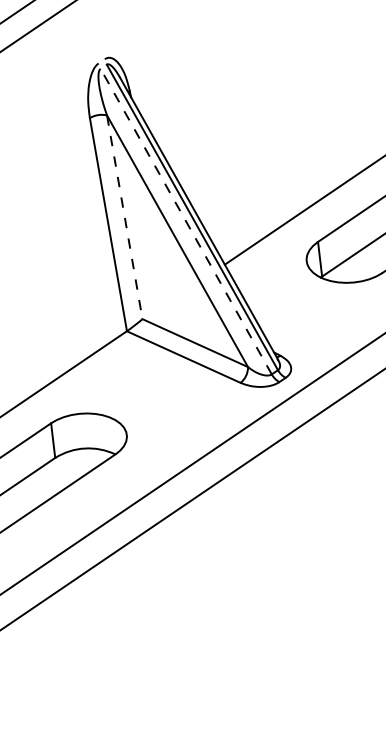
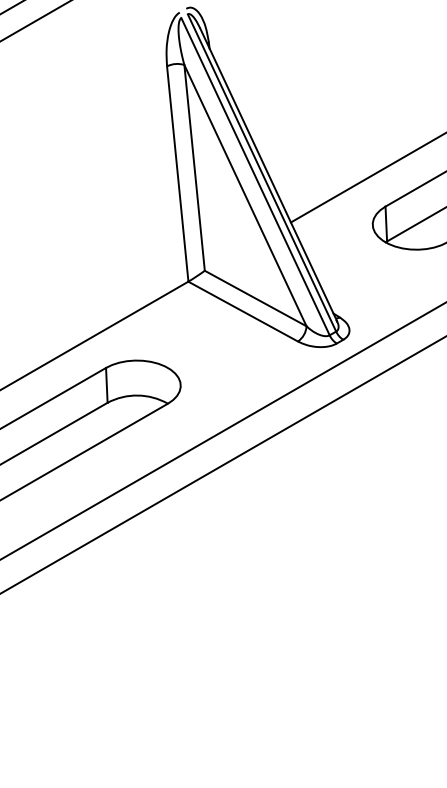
line: (124, 217) -> (194, 168), dashed -> solid
line: (186, 221) -> (255, 176), dashed -> solid

